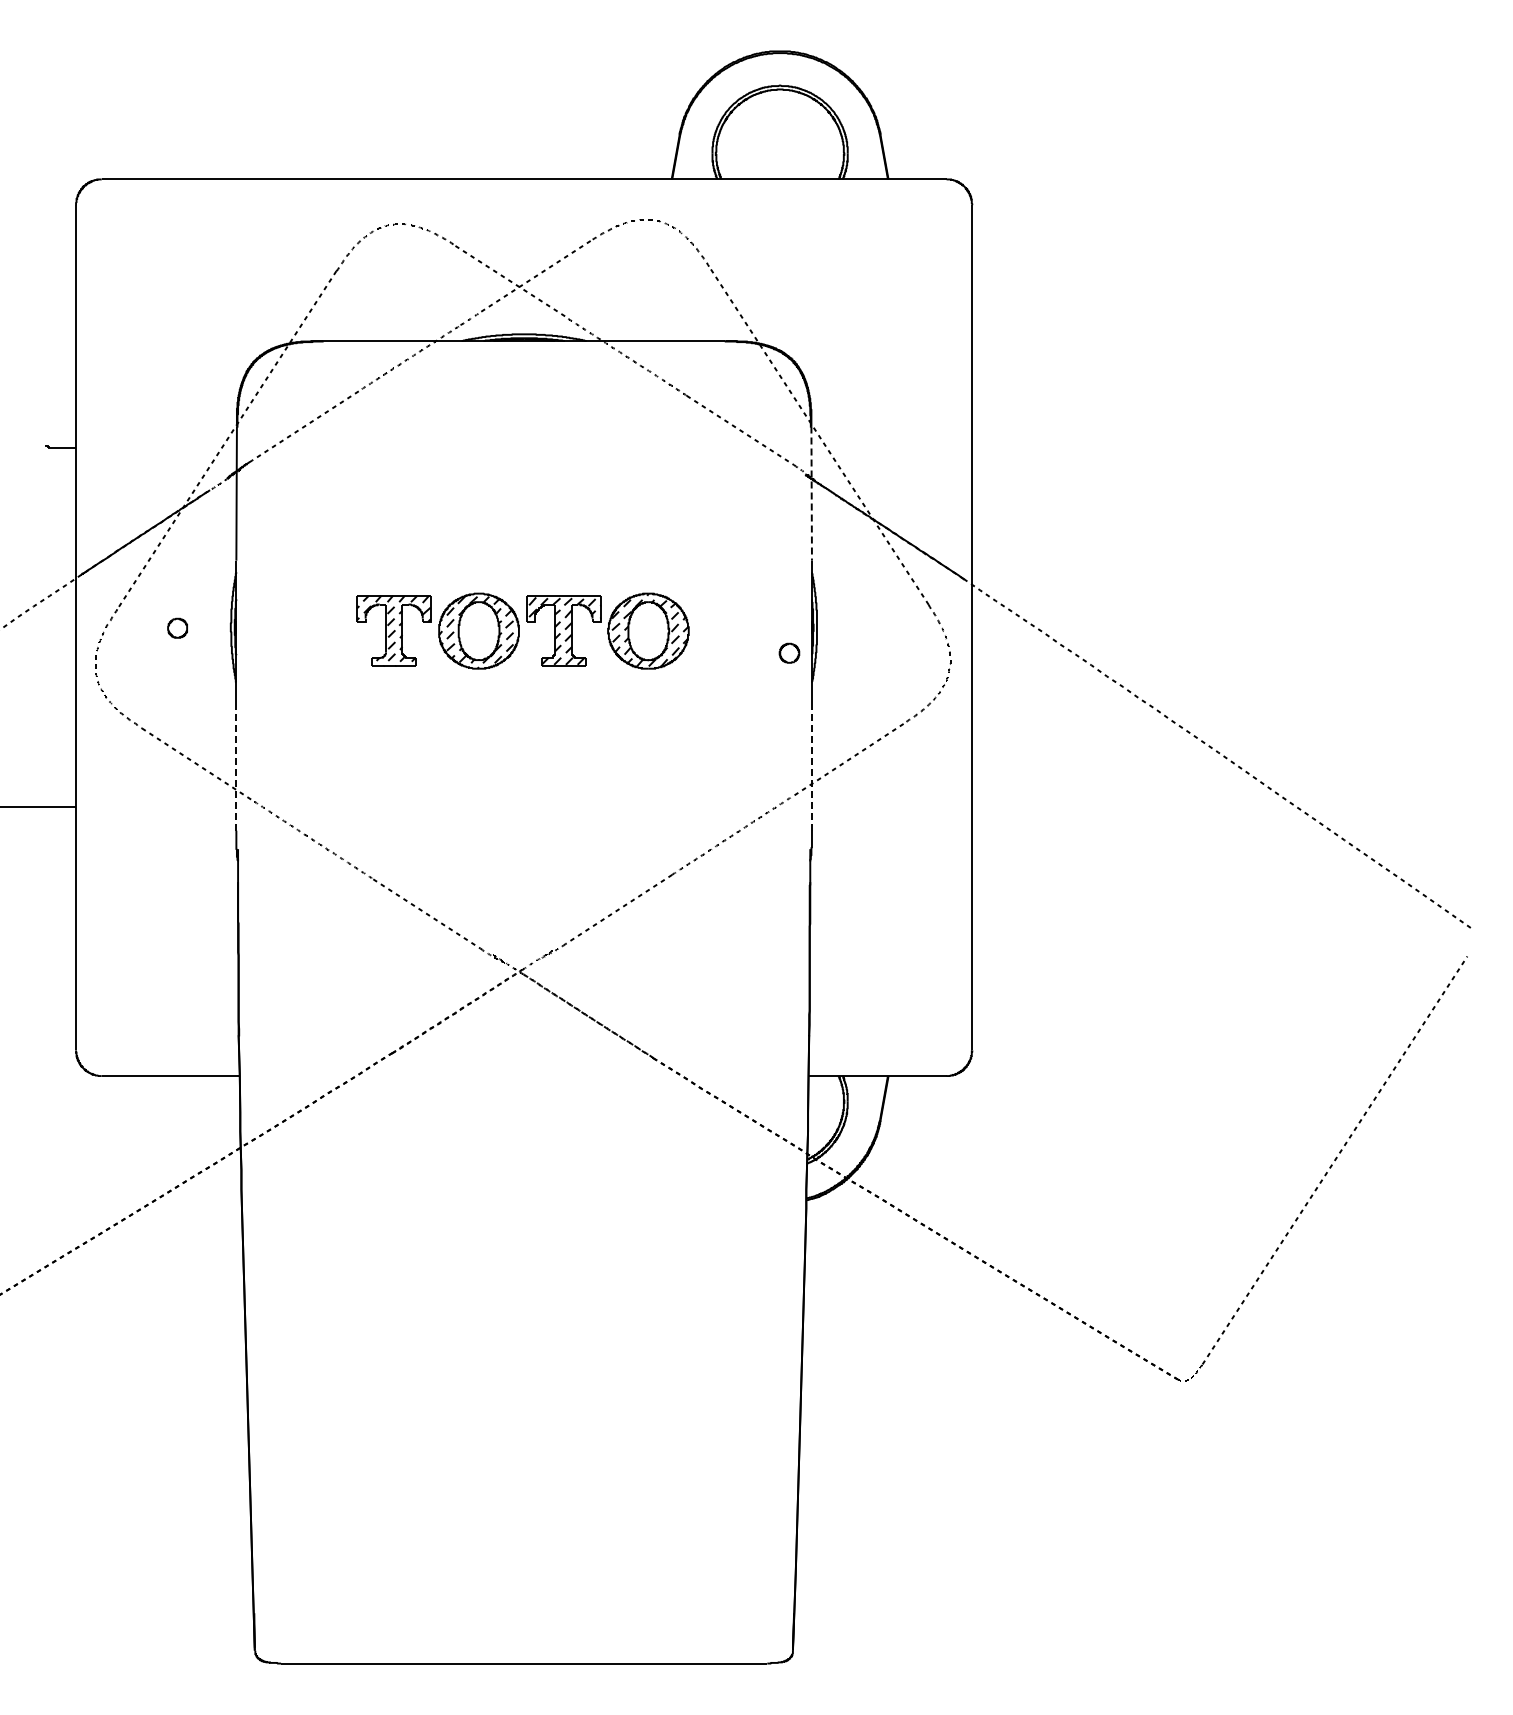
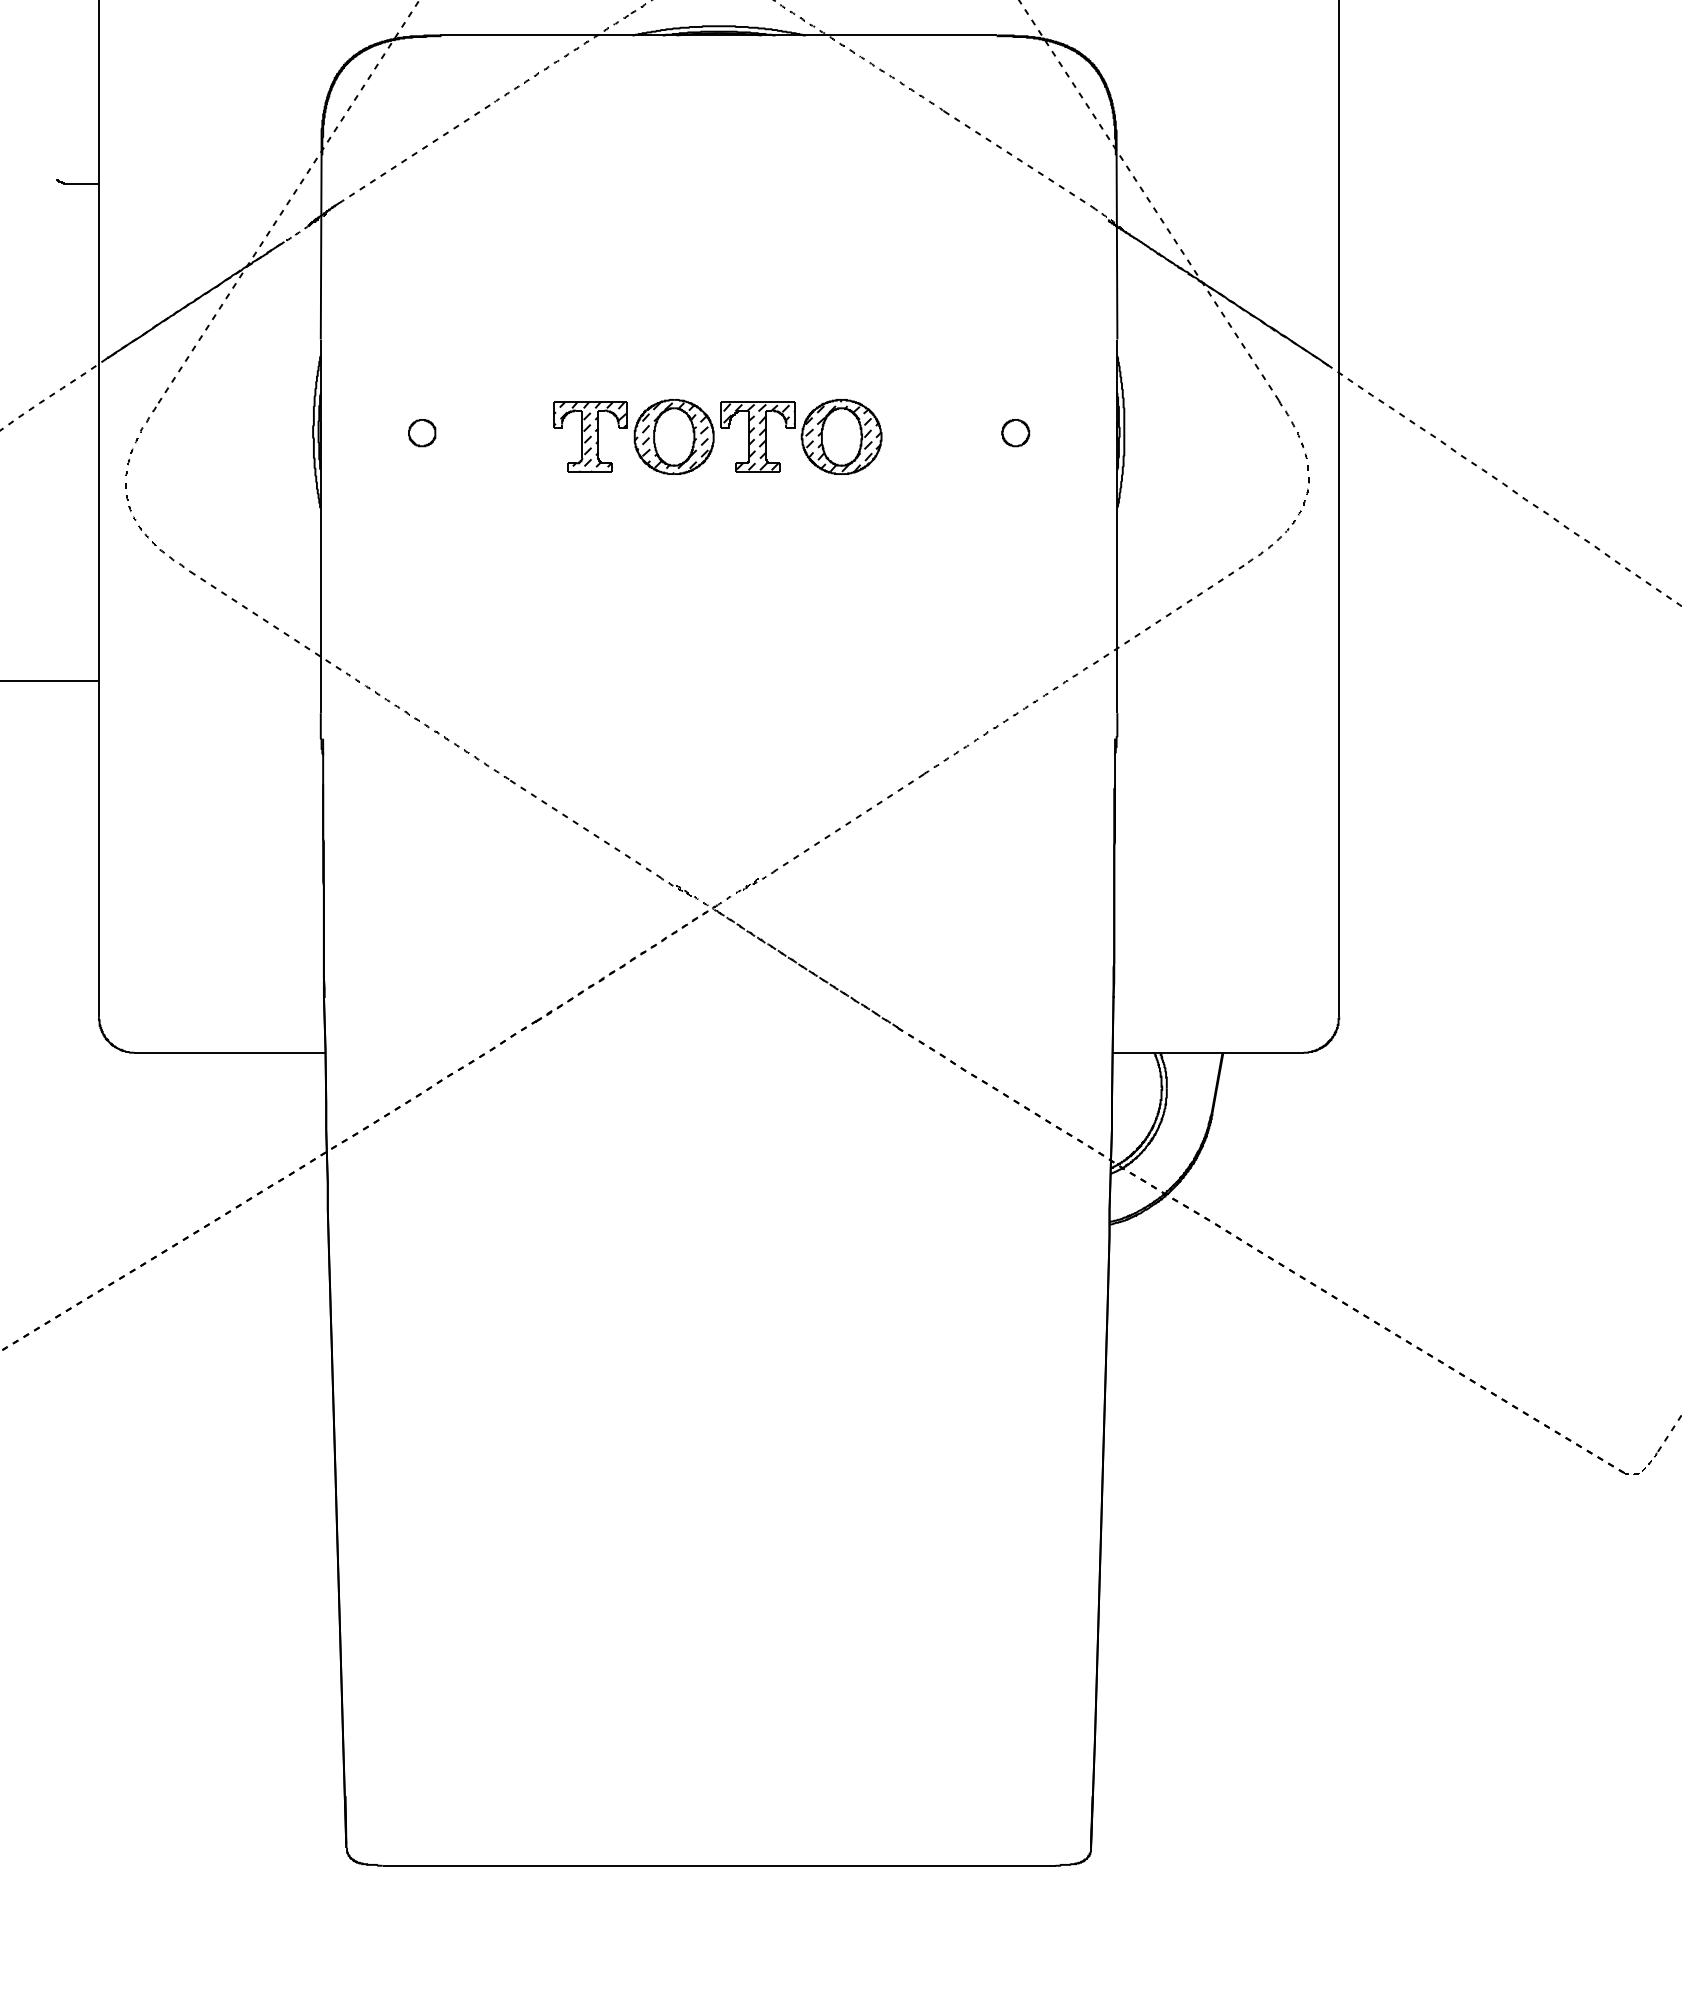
line: (811, 494) -> (1116, 247), dashed -> solid
part: (177, 627) -> (421, 431), moved
part: (523, 630) -> (718, 436), size x0.71
part: (789, 652) -> (1015, 431), moved
line: (236, 766) -> (320, 624), dashed -> solid
line: (811, 766) -> (1116, 624), dashed -> solid

